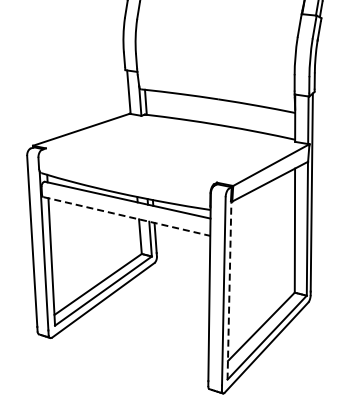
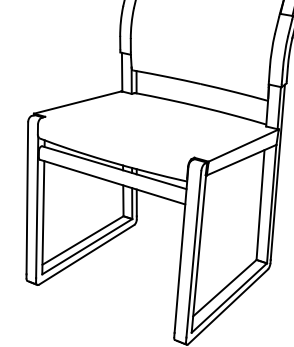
line: (126, 216) -> (112, 182), dashed -> solid
line: (229, 289) -> (198, 253), dashed -> solid

